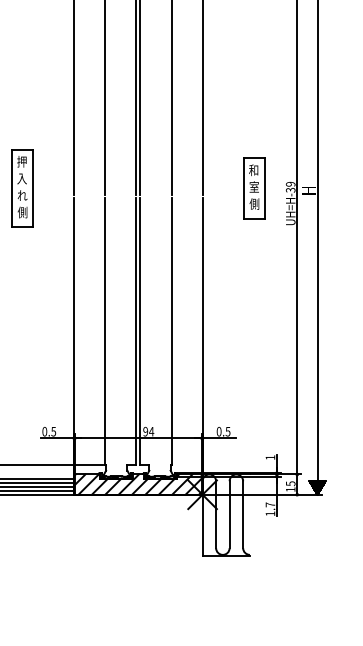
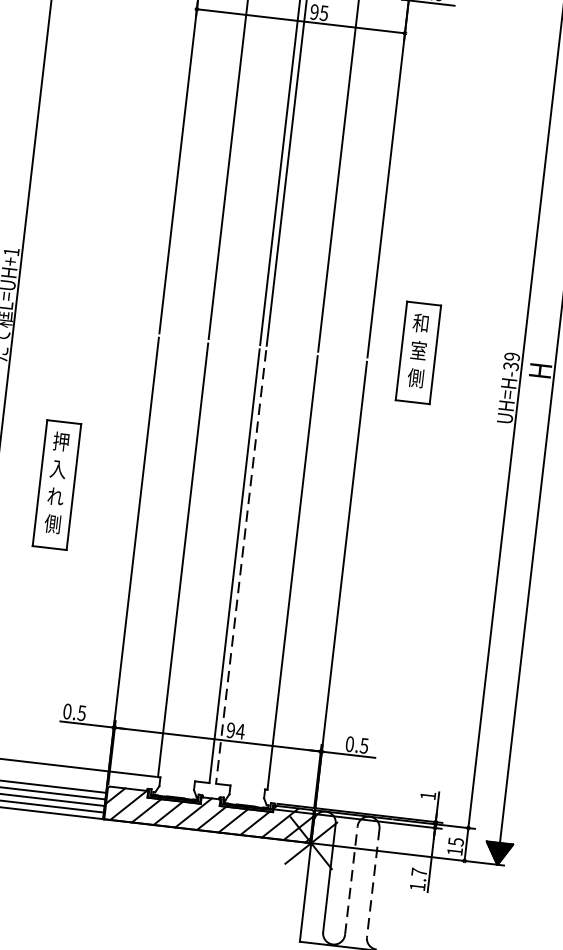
part: (22, 188) -> (57, 485), moved
part: (254, 188) -> (418, 352), moved
line: (140, 331) -> (241, 567), solid -> dashed
line: (229, 514) -> (351, 880), solid -> dashed
line: (243, 515) -> (373, 884), solid -> dashed

